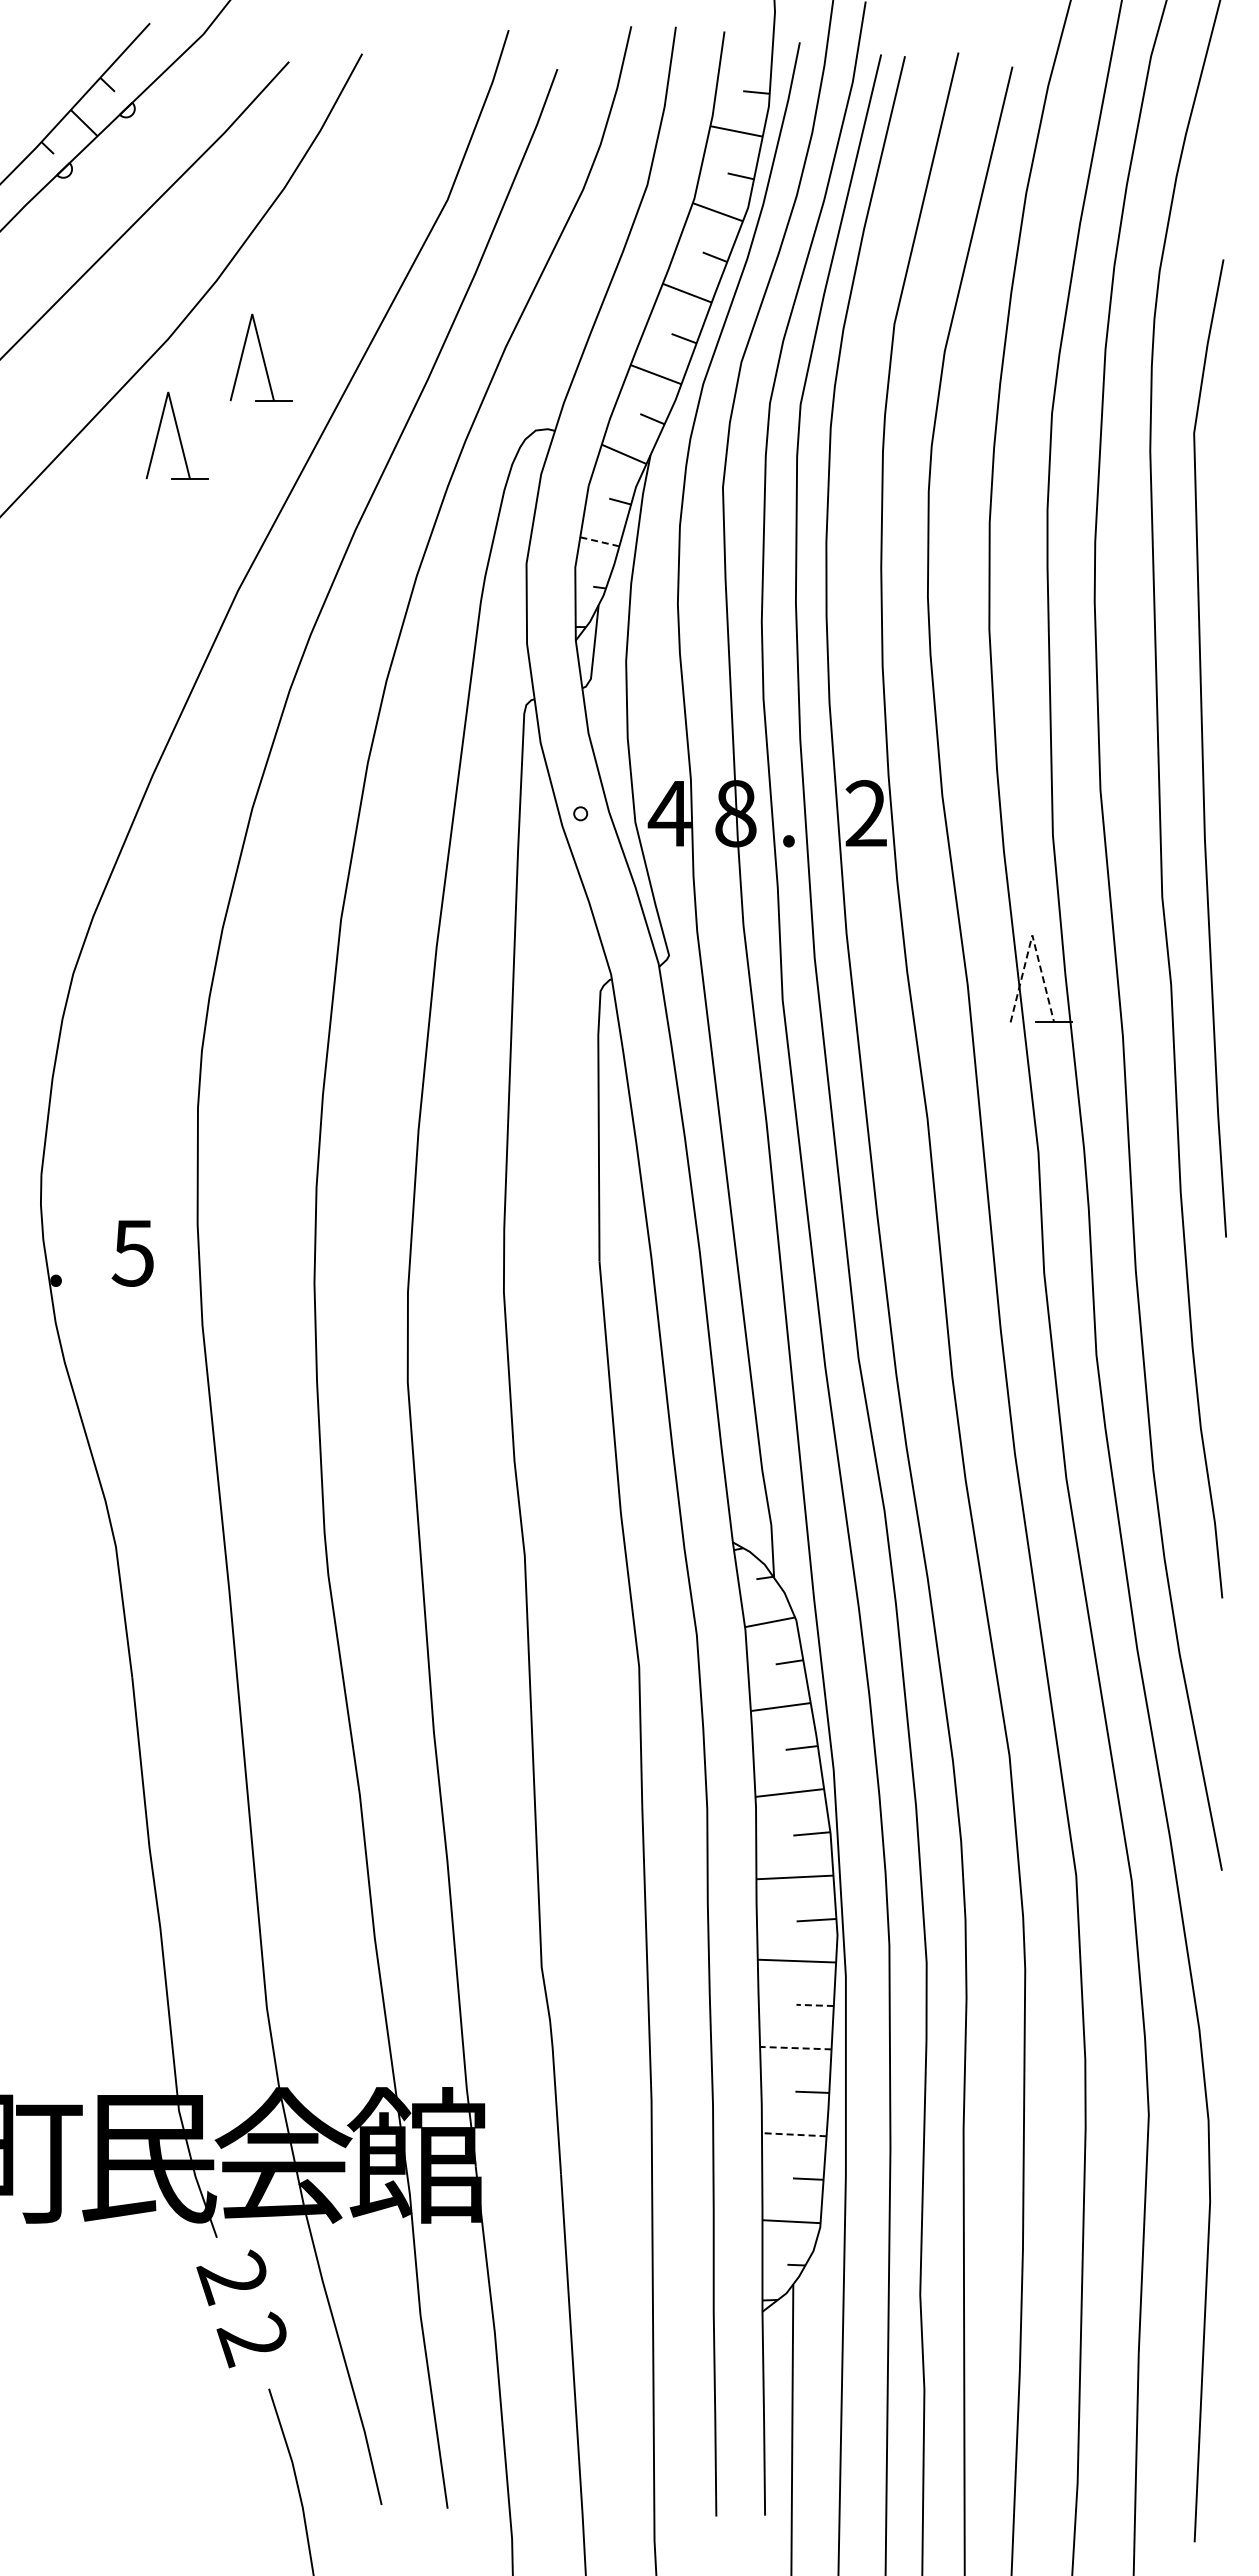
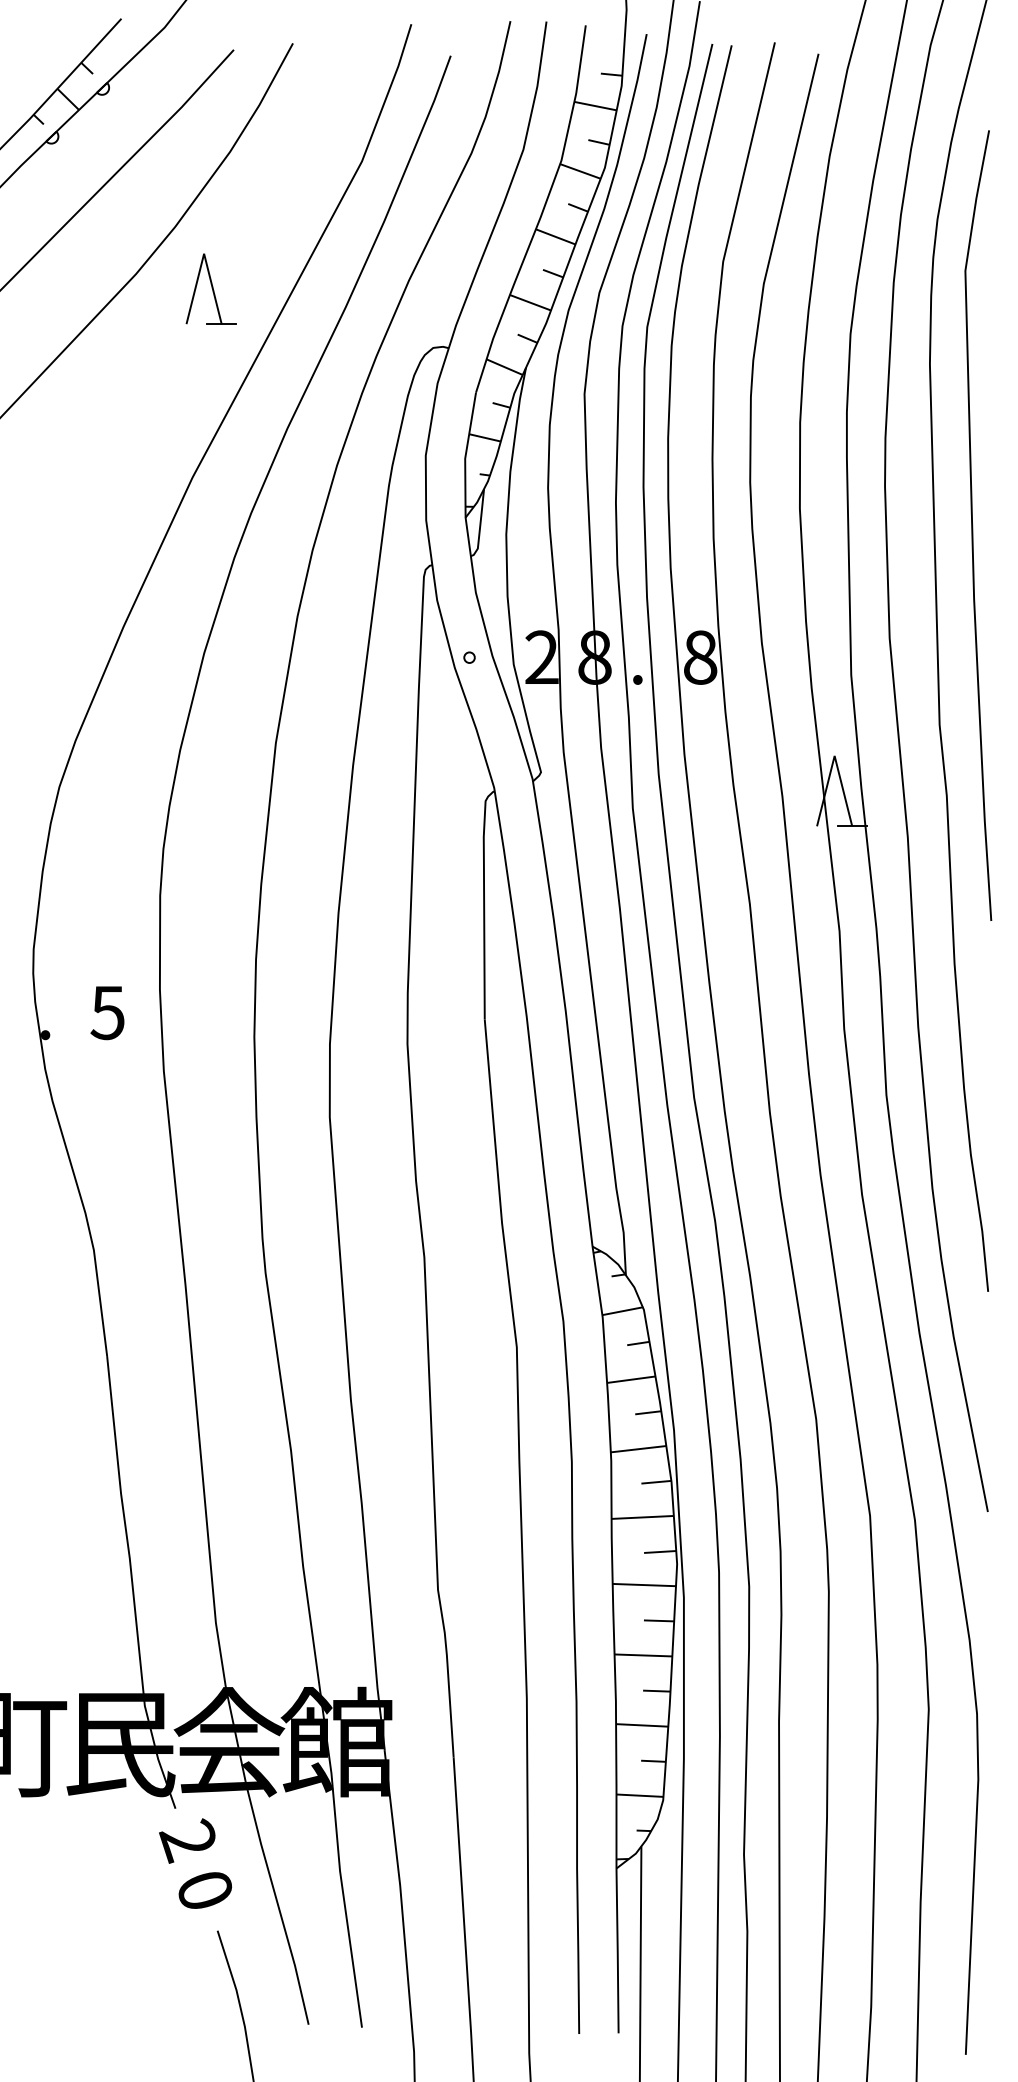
part: (176, 435) -> (142, 351), removed
line: (599, 541) -> (484, 437), dashed -> solid
curve: (1203, 748) -> (972, 525), moved
text: (669, 813) -> (541, 657), 4 -> 2
text: (866, 813) -> (700, 657), 2 -> 8
line: (1032, 935) -> (834, 756), dashed -> solid
line: (815, 2005) -> (659, 1620), dashed -> solid
line: (795, 2048) -> (643, 1655), dashed -> solid
line: (793, 2134) -> (641, 1725), dashed -> solid
text: (251, 2339) -> (203, 1890), 2 -> 0

